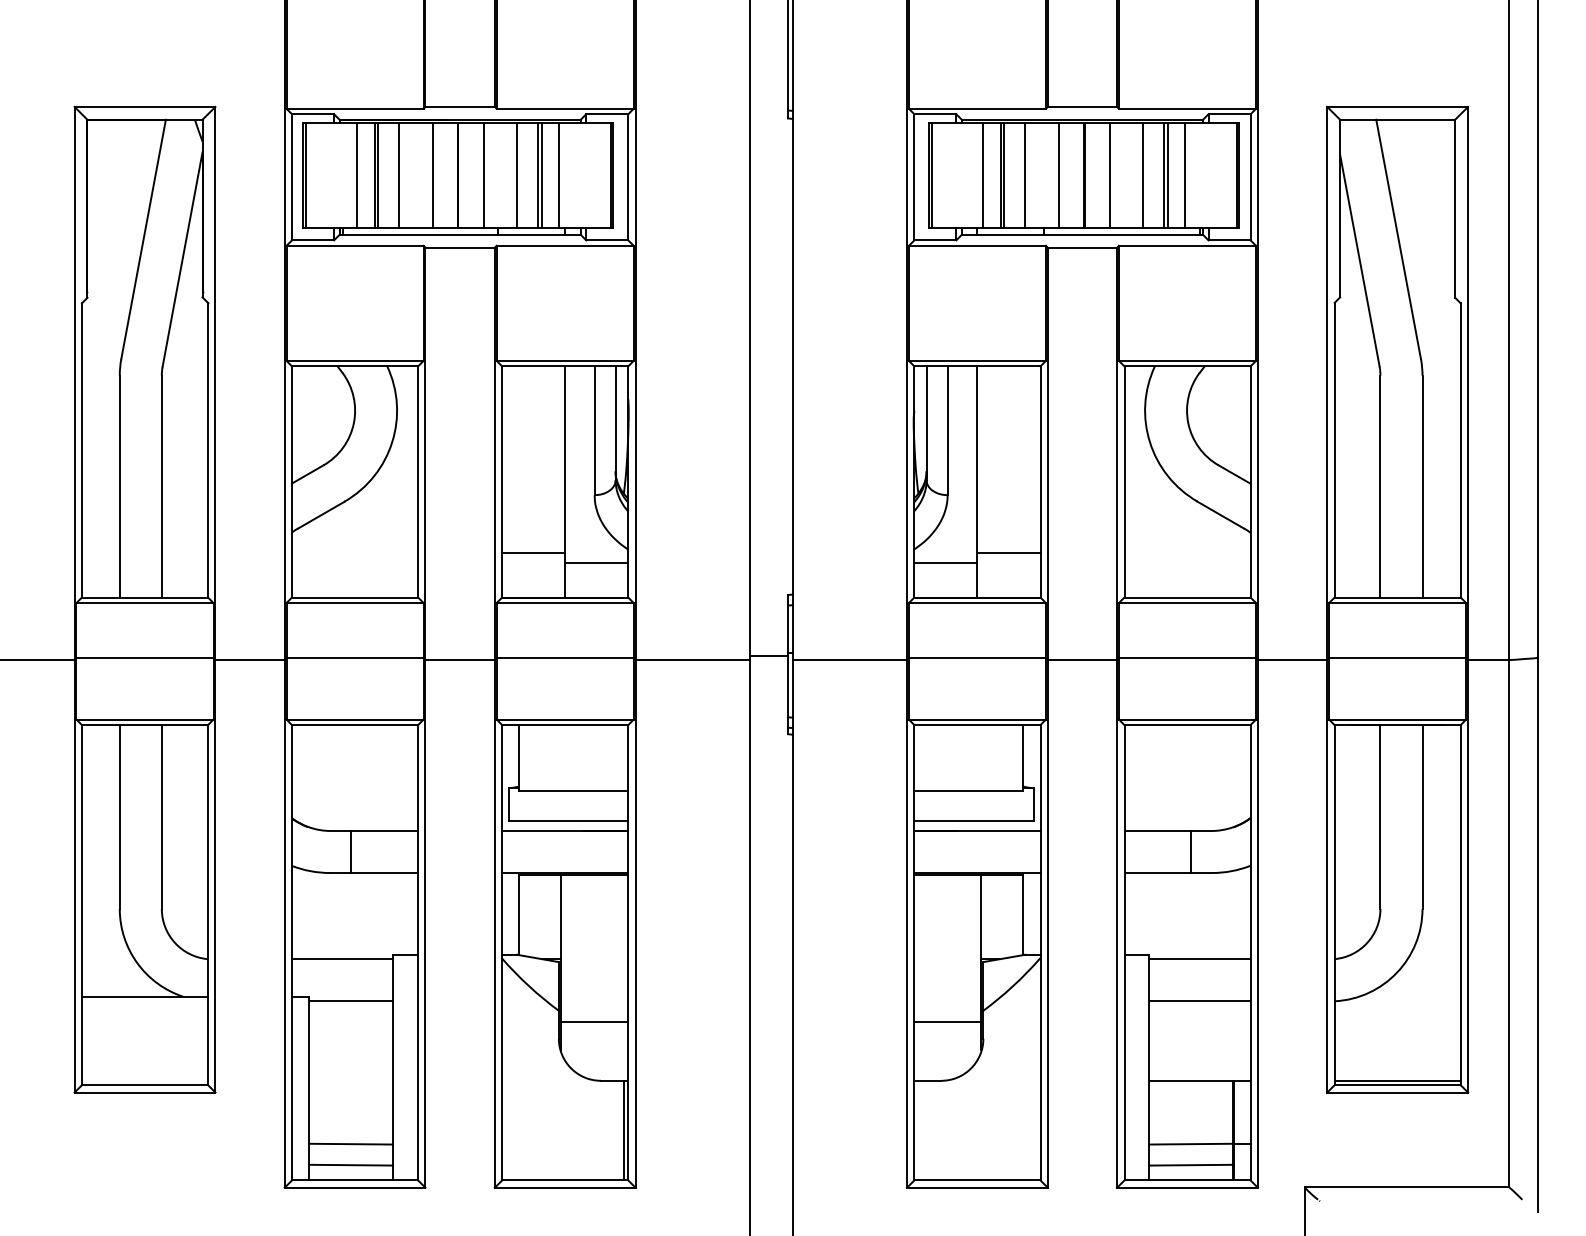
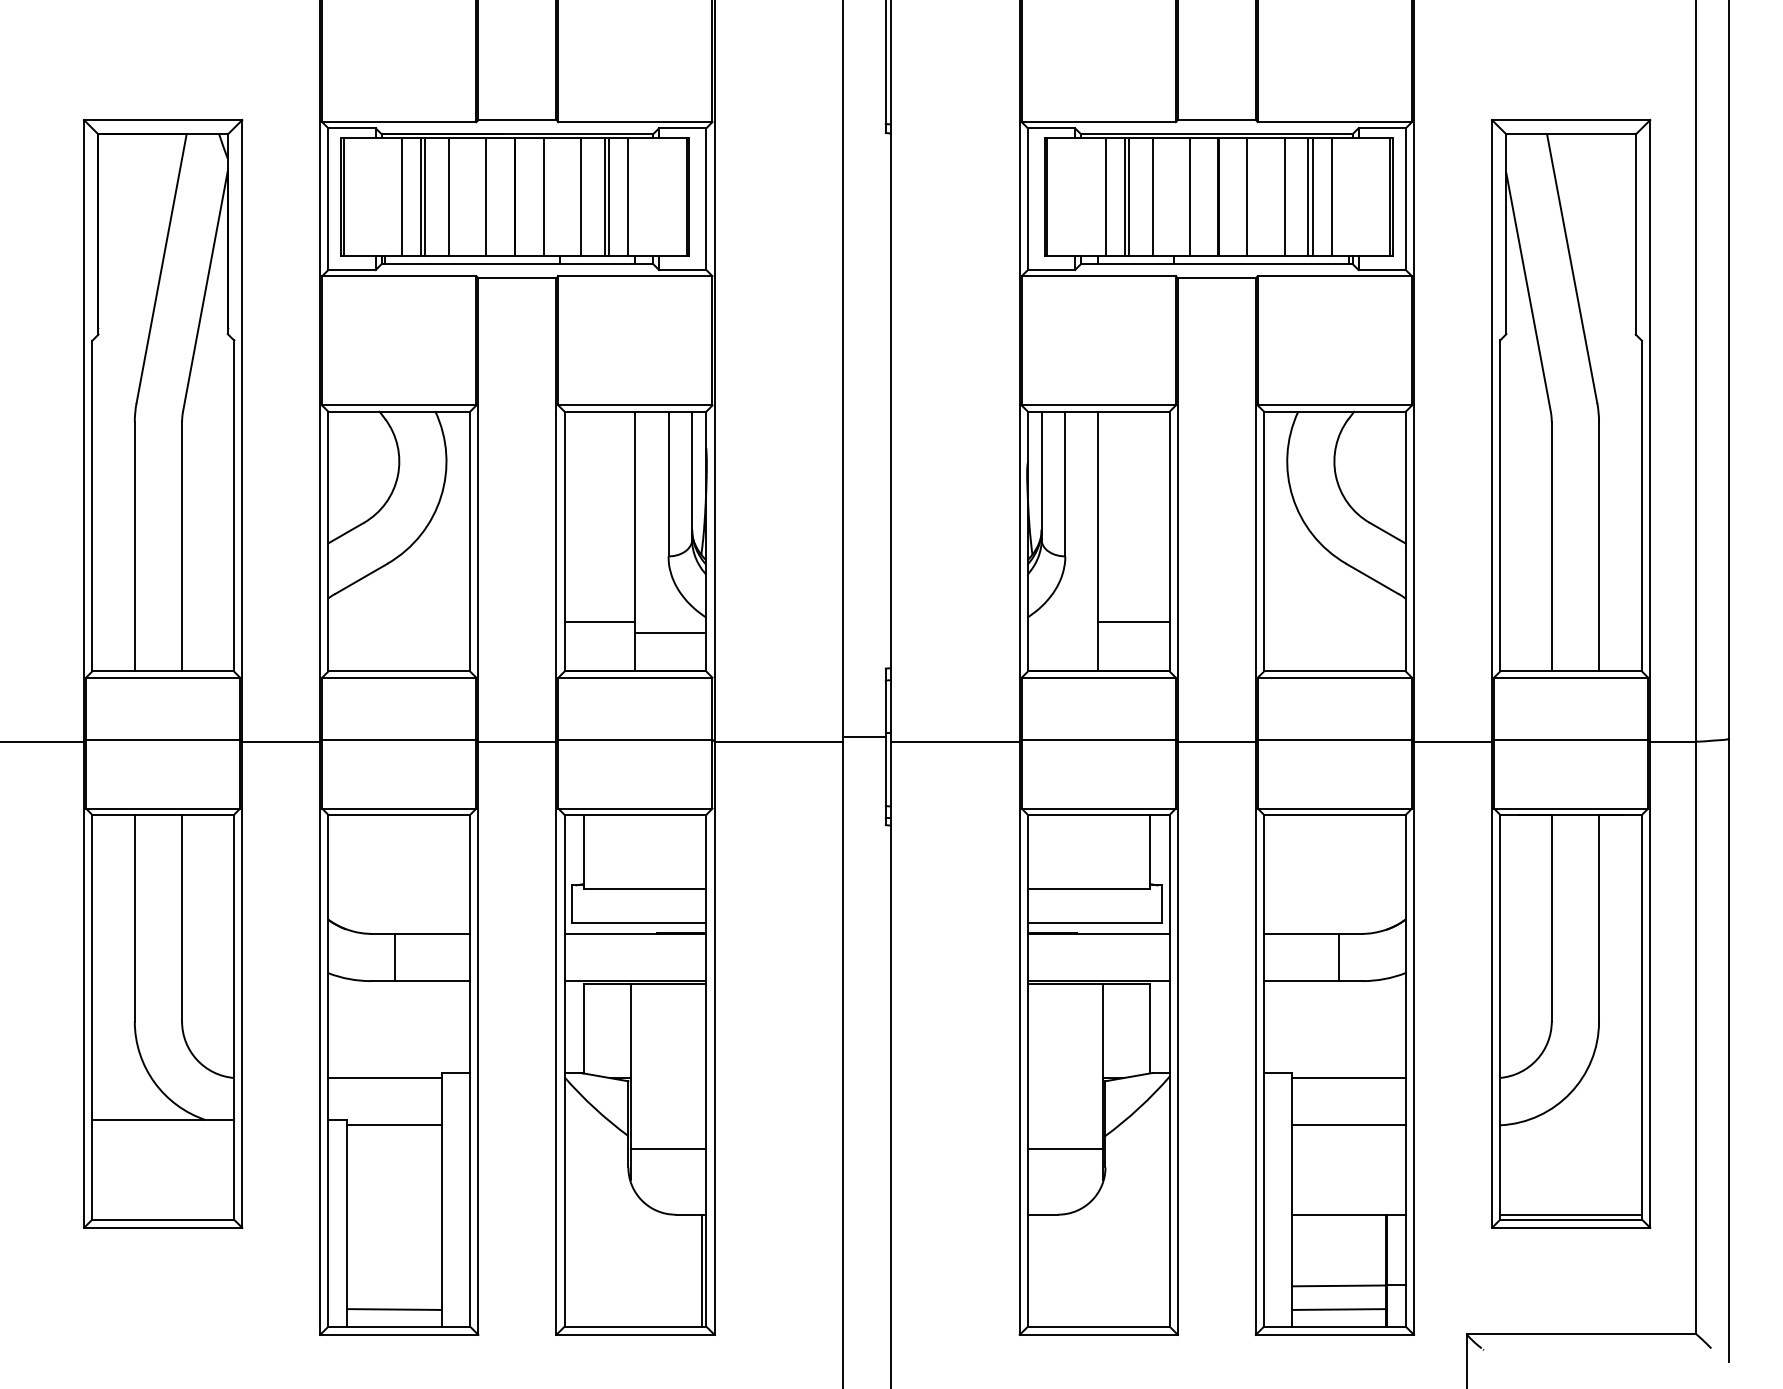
line: (945, 563) -> (1062, 633), removed
line: (350, 1143) -> (394, 1285), removed

